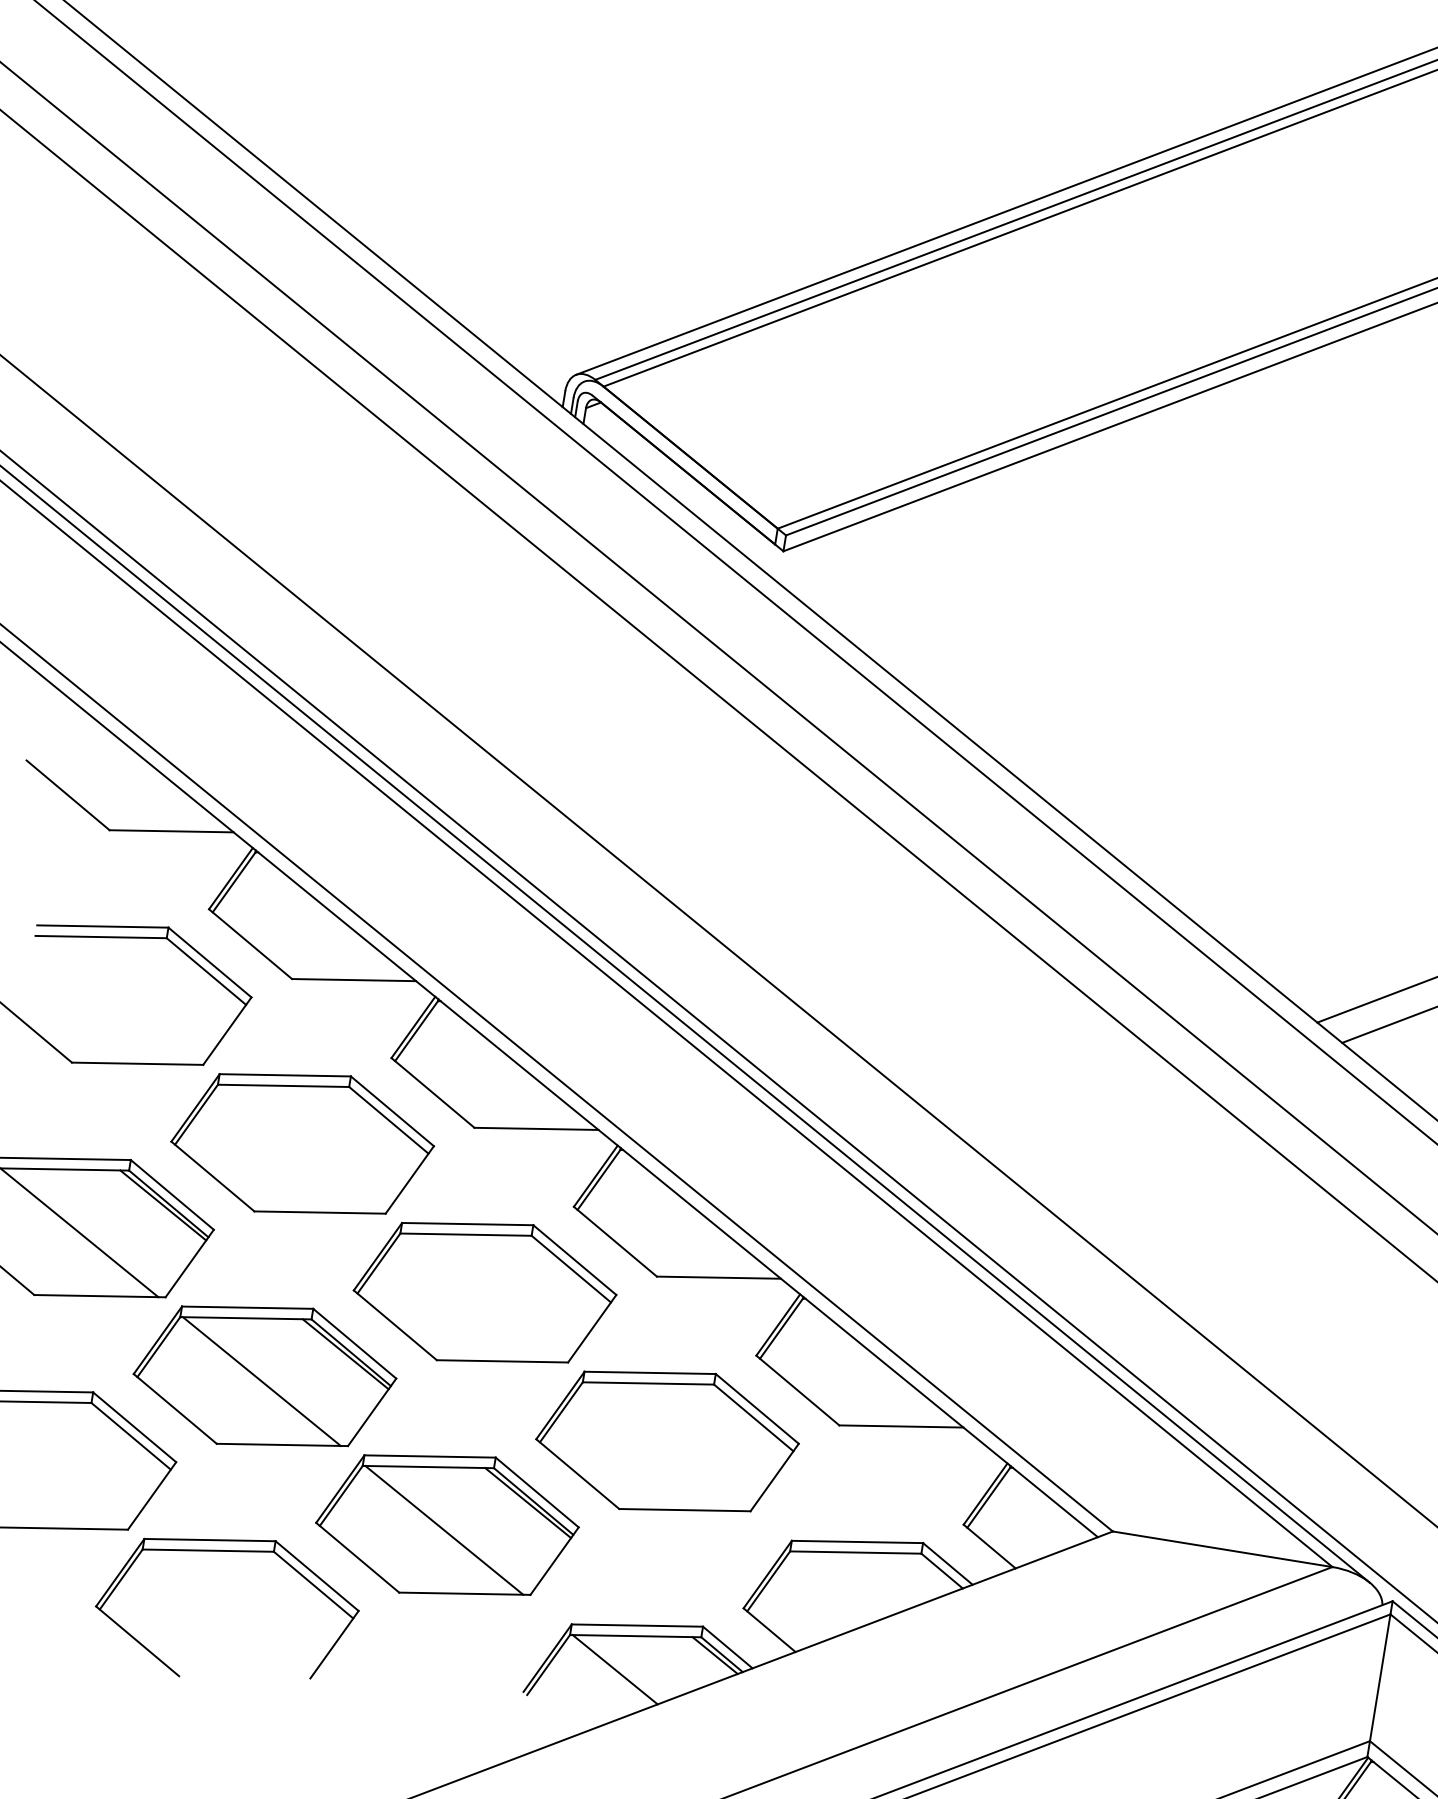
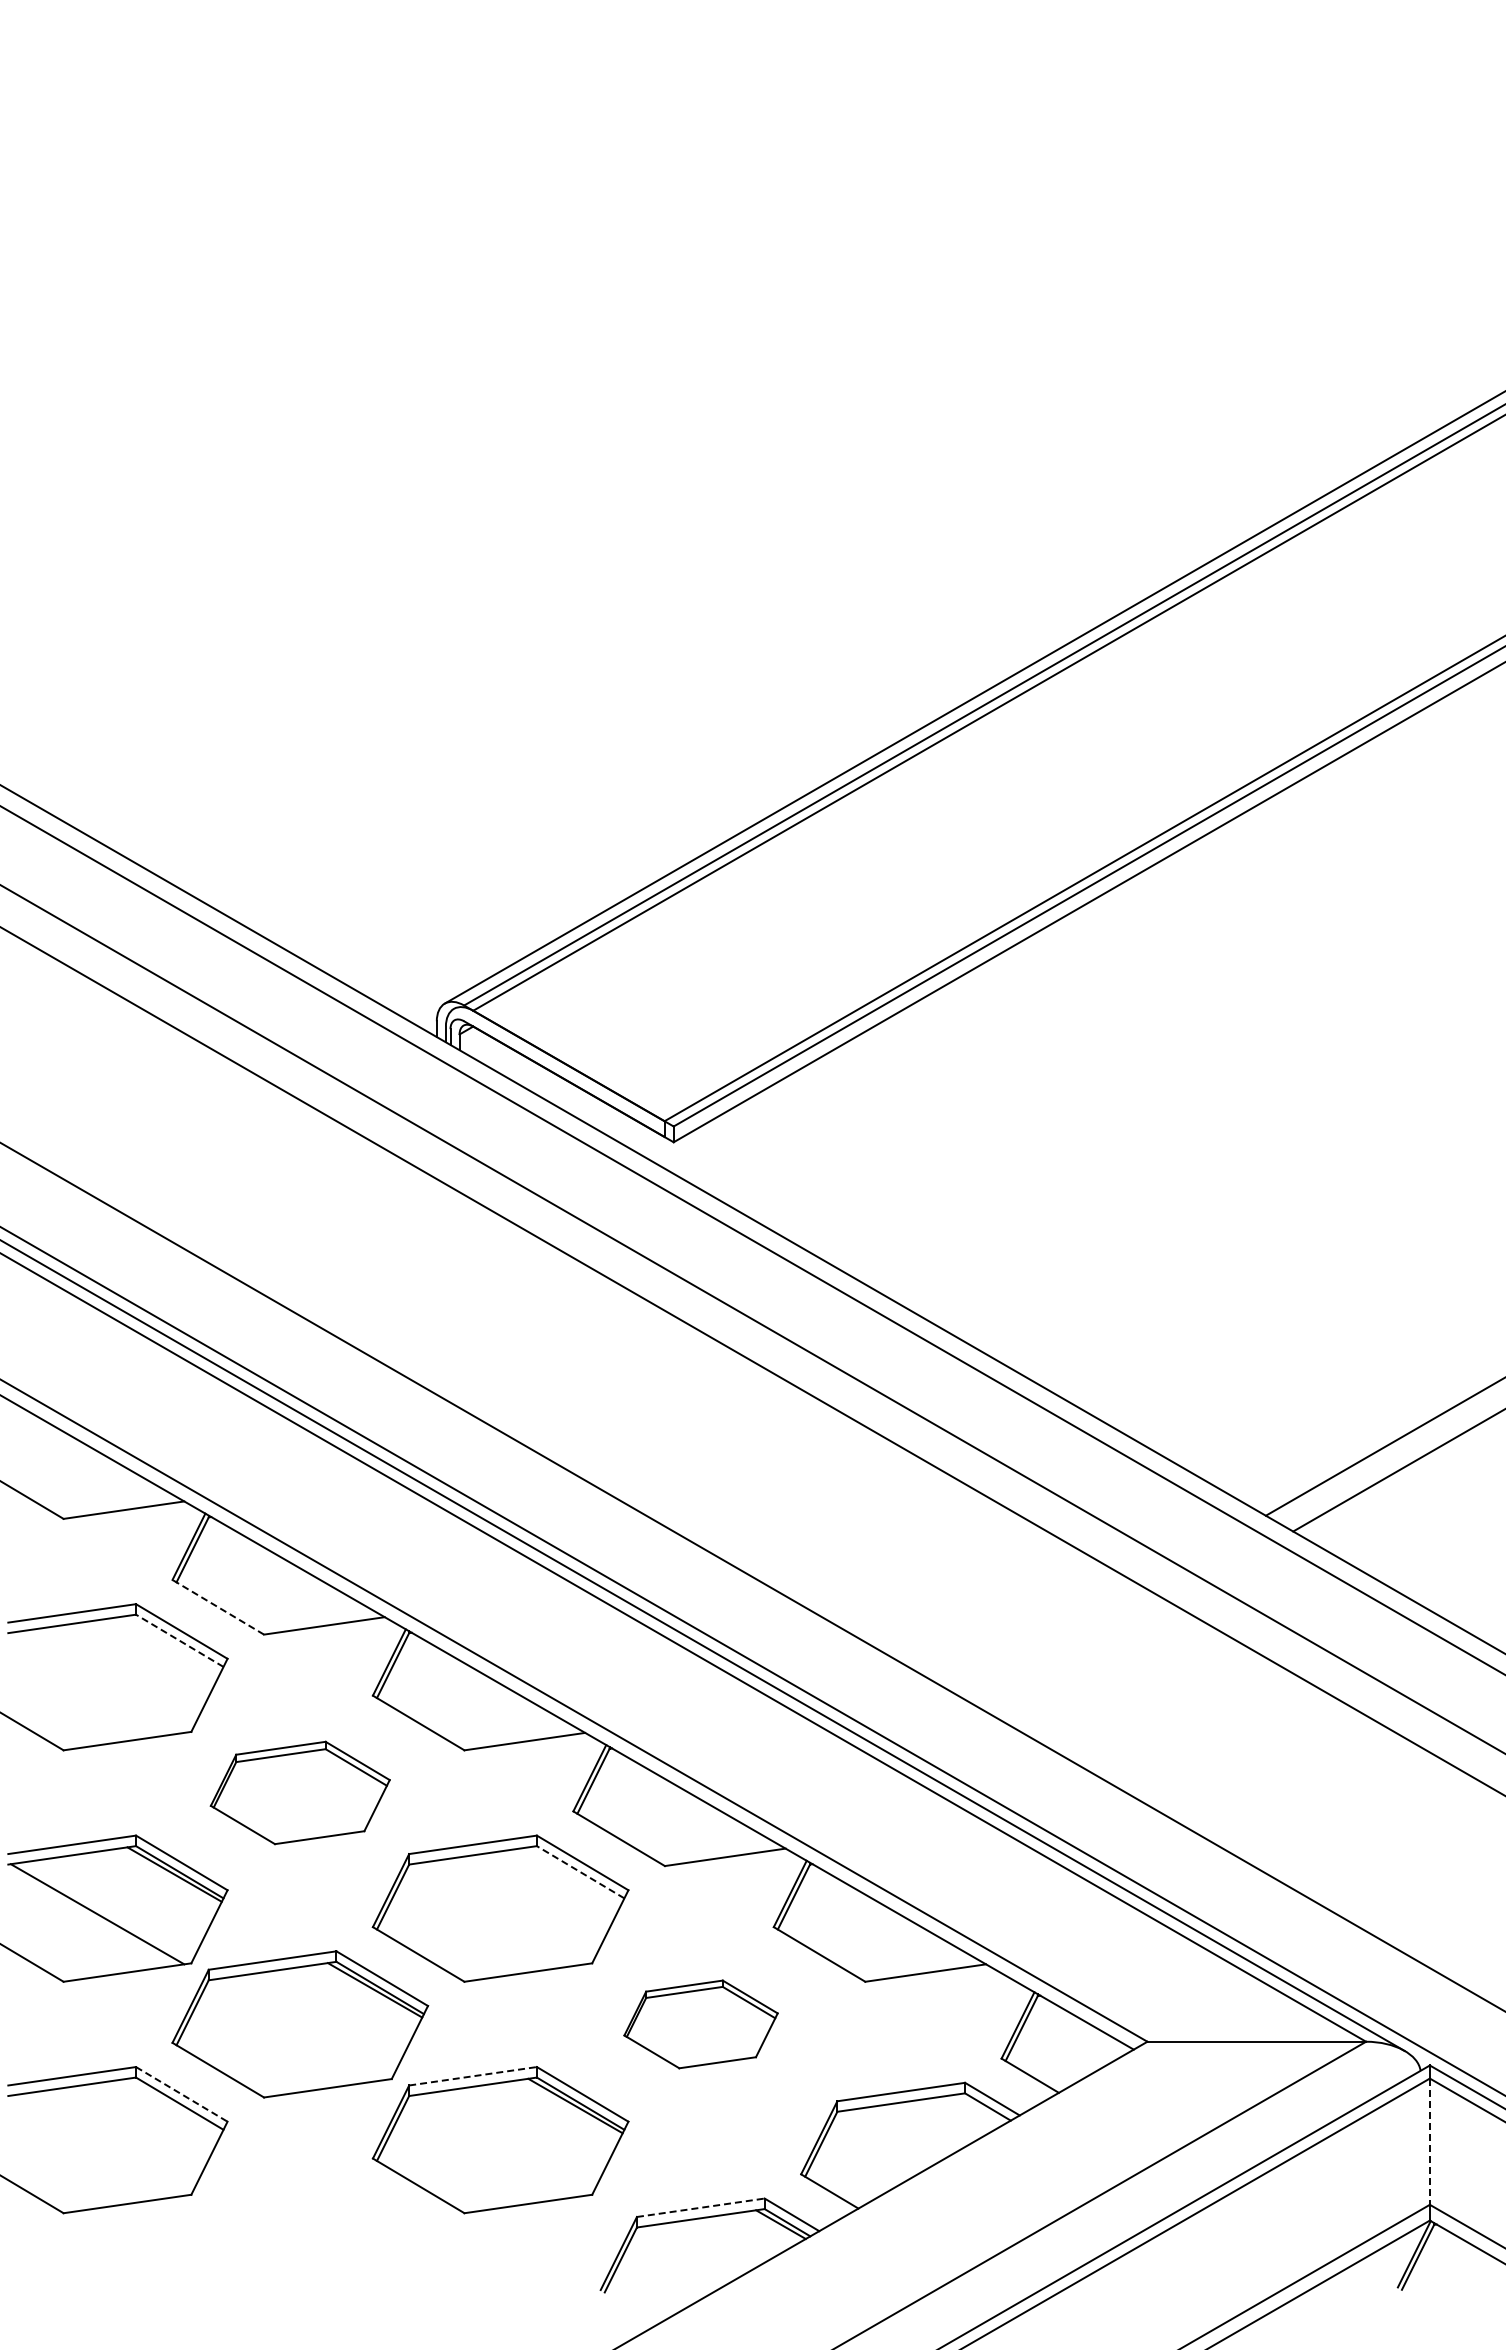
line: (249, 944) -> (217, 1607), solid -> dashed
line: (206, 971) -> (179, 1640), solid -> dashed
part: (302, 1143) -> (300, 1792), size x0.7
line: (571, 1269) -> (580, 1872), solid -> dashed
line: (261, 1380) -> (297, 2029), removed
line: (135, 1427) -> (182, 2094), solid -> dashed
part: (666, 1441) -> (700, 2024), size x0.6
line: (430, 1456) -> (473, 2076), solid -> dashed
line: (444, 1530) -> (498, 2145), removed
part: (231, 1552) -> (295, 2200), removed
line: (637, 1625) -> (700, 2207), solid -> dashed
line: (614, 1670) -> (685, 2254), removed
line: (1379, 1678) -> (1429, 2142), solid -> dashed

